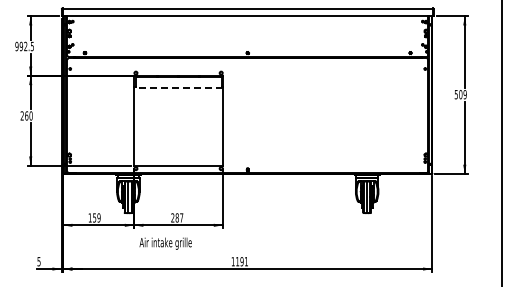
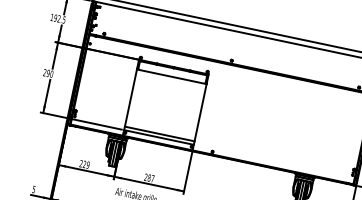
text: (16, 46) -> (51, 17), 992.5 -> 192.5
line: (178, 88) -> (171, 76), dashed -> solid
text: (26, 115) -> (48, 73), 260 -> 290
line: (178, 161) -> (159, 134), added
text: (92, 217) -> (83, 163), 159 -> 229

